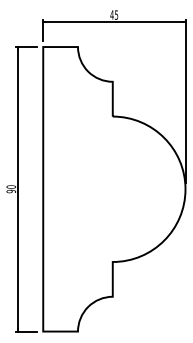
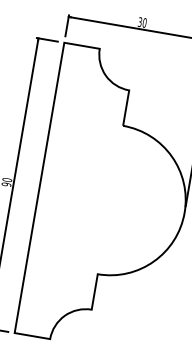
text: (114, 14) -> (142, 22), 45 -> 30

